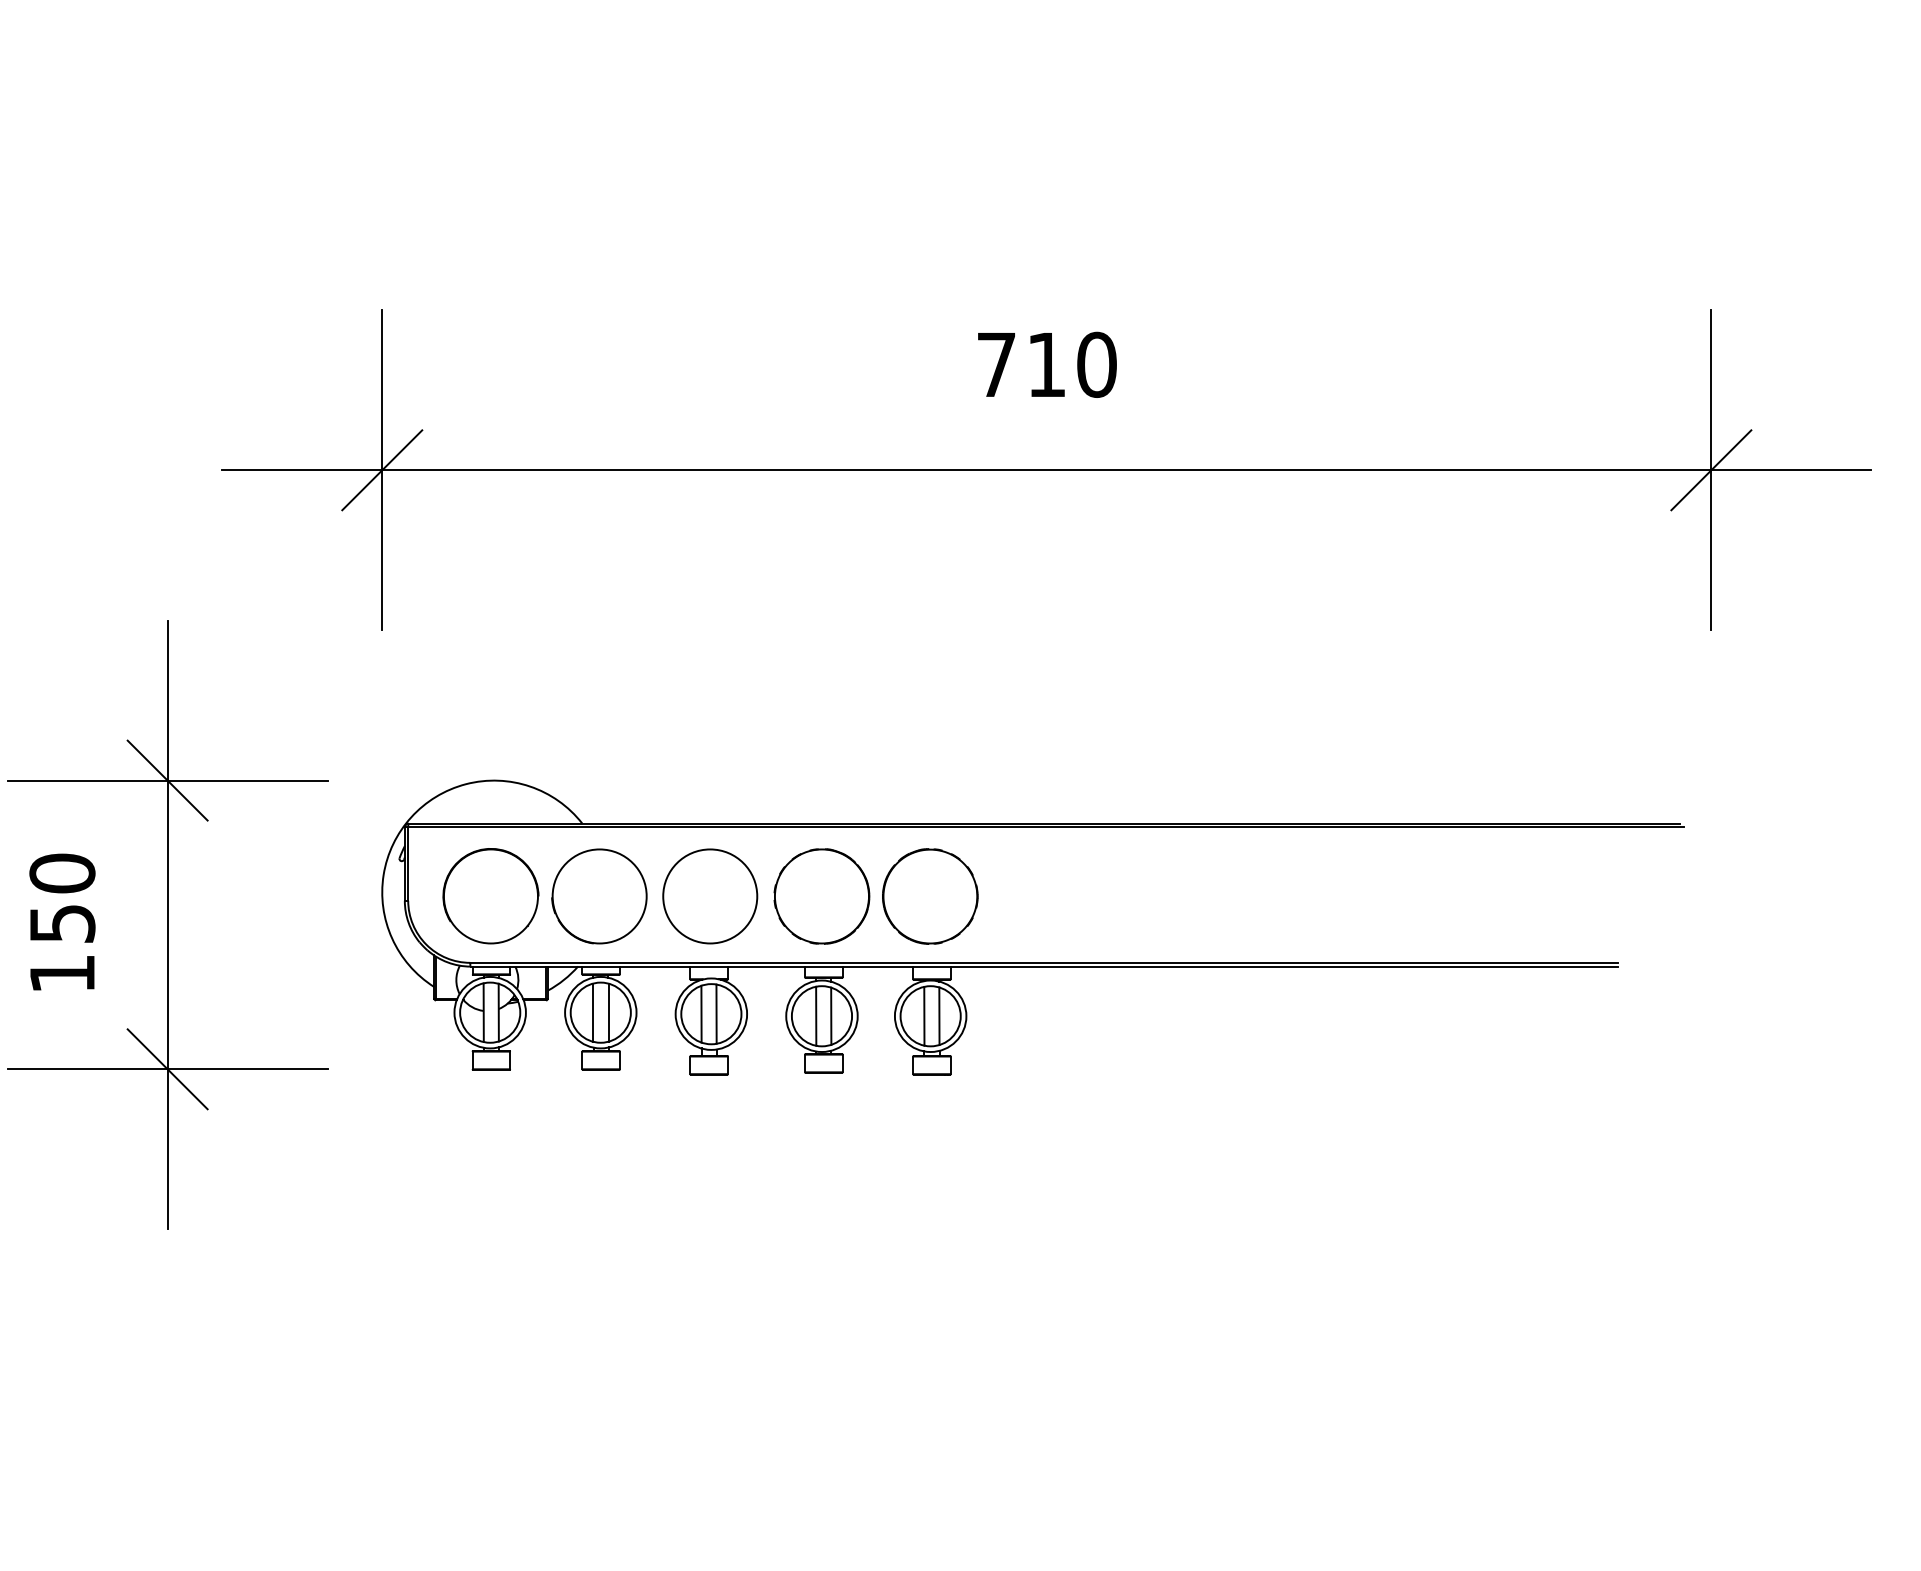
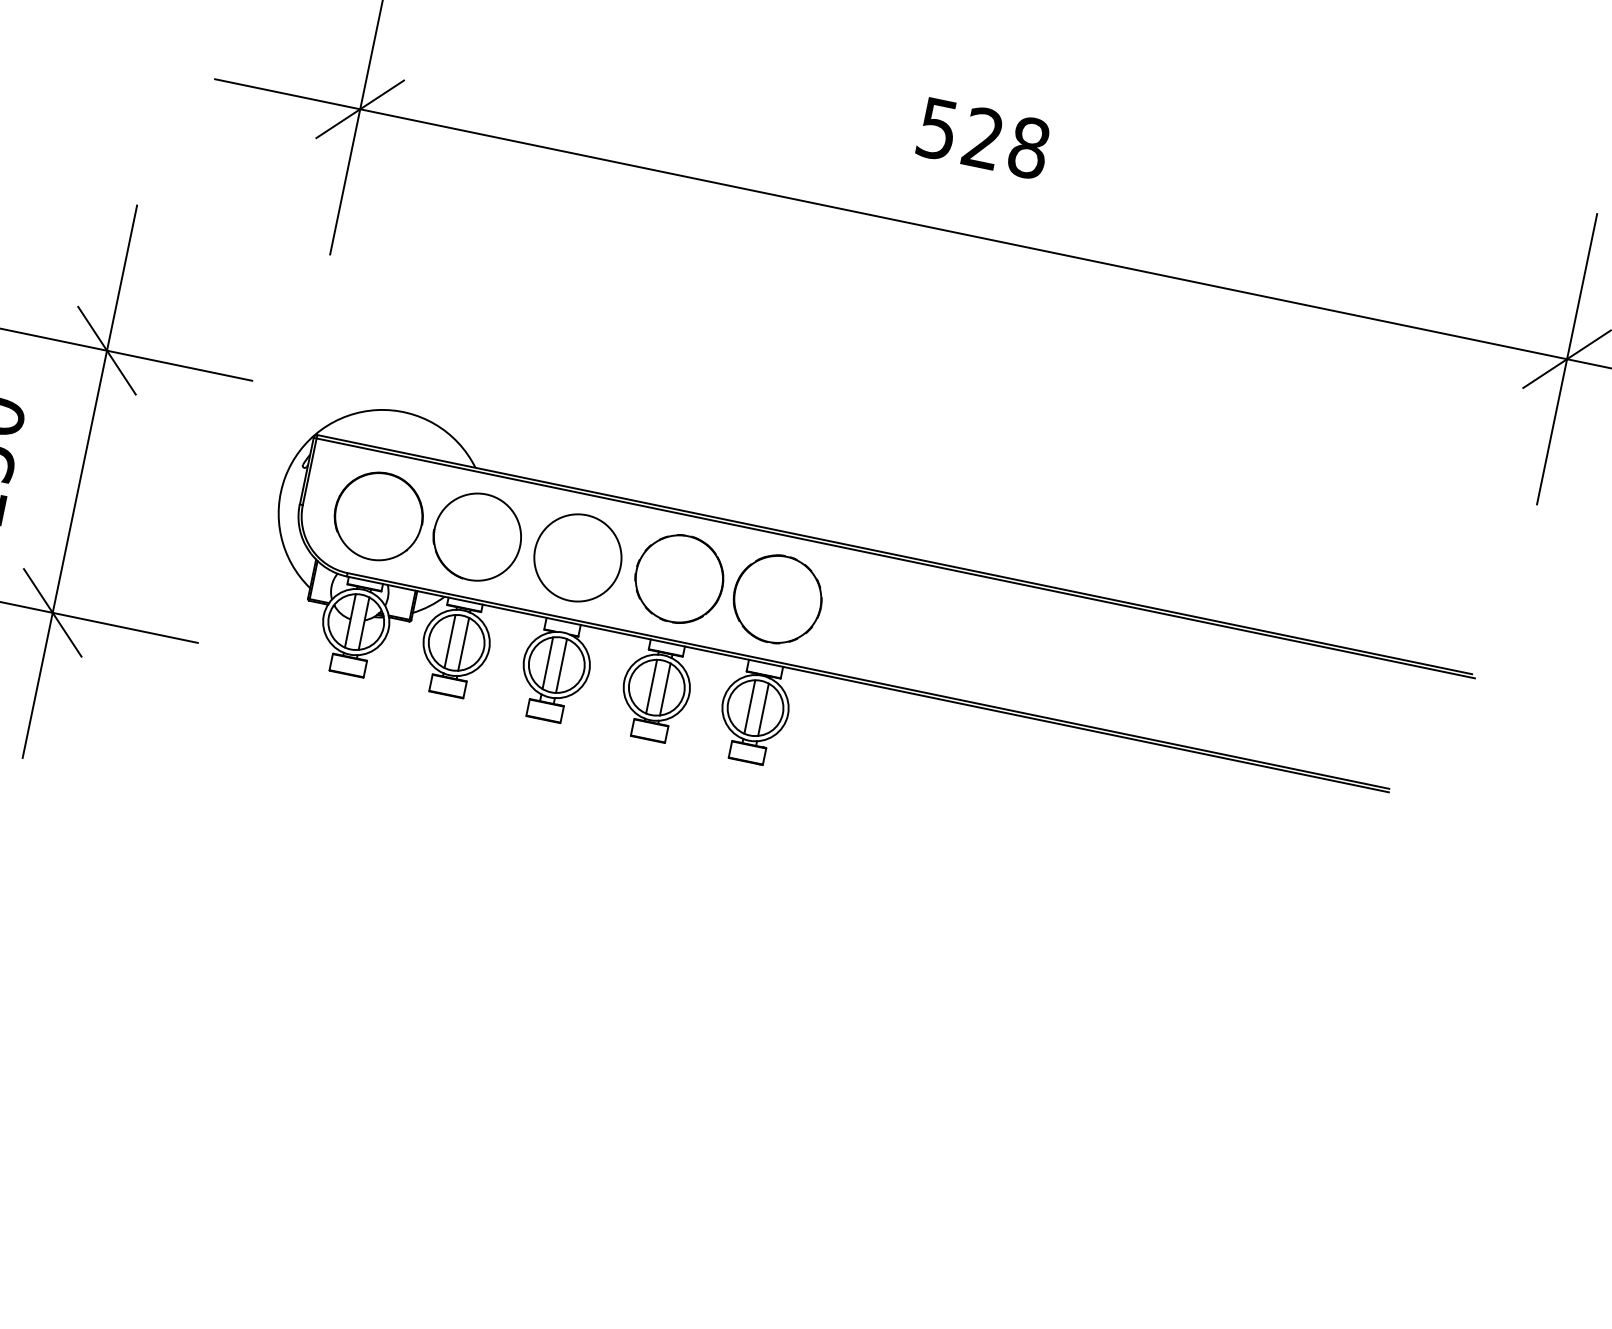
text: (1046, 364) -> (983, 138), 710 -> 528

